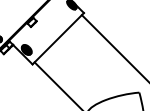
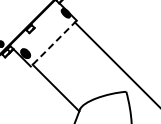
line: (57, 38) -> (53, 43), solid -> dashed

